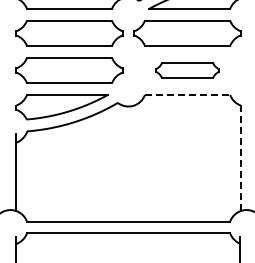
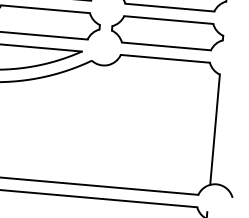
part: (187, 70) -> (167, 33), size x1.67
line: (187, 95) -> (165, 59), dashed -> solid
line: (240, 158) -> (214, 129), dashed -> solid

